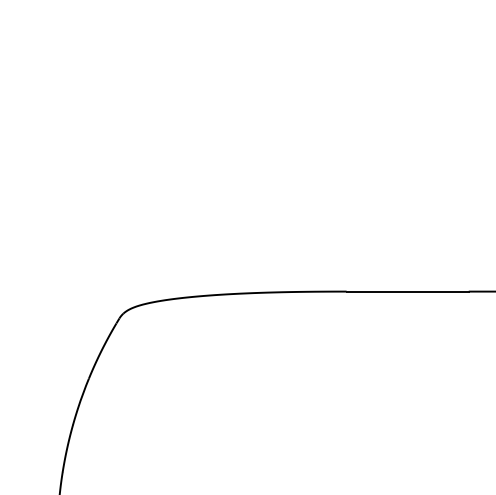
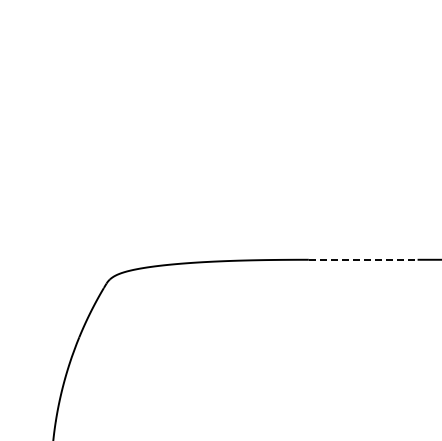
line: (407, 291) -> (363, 259), solid -> dashed

